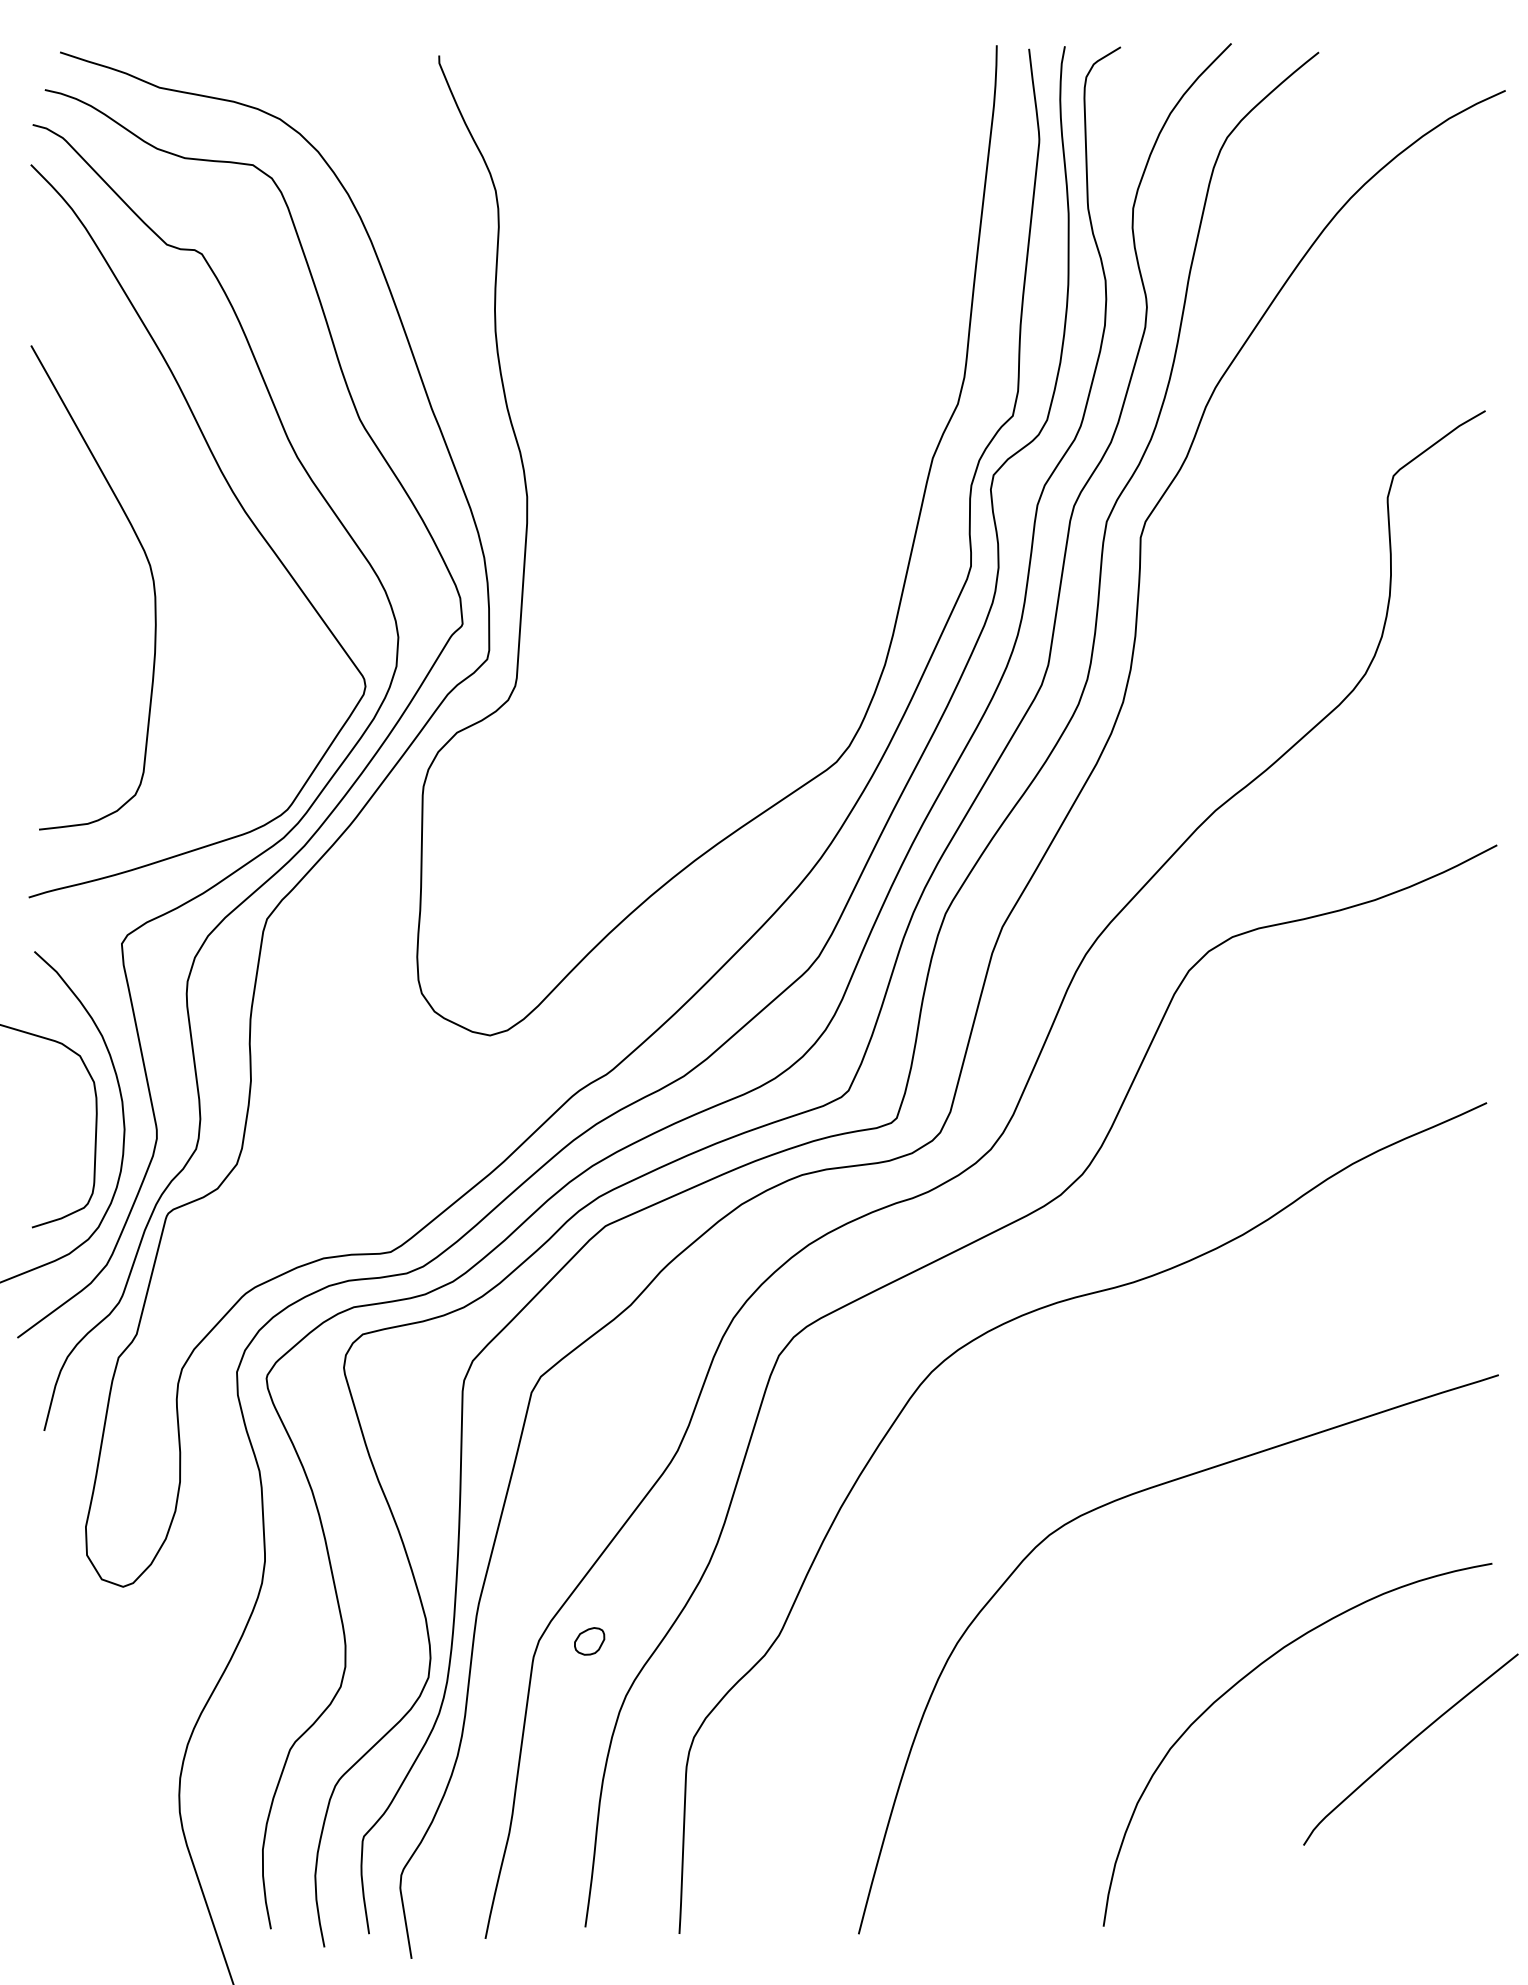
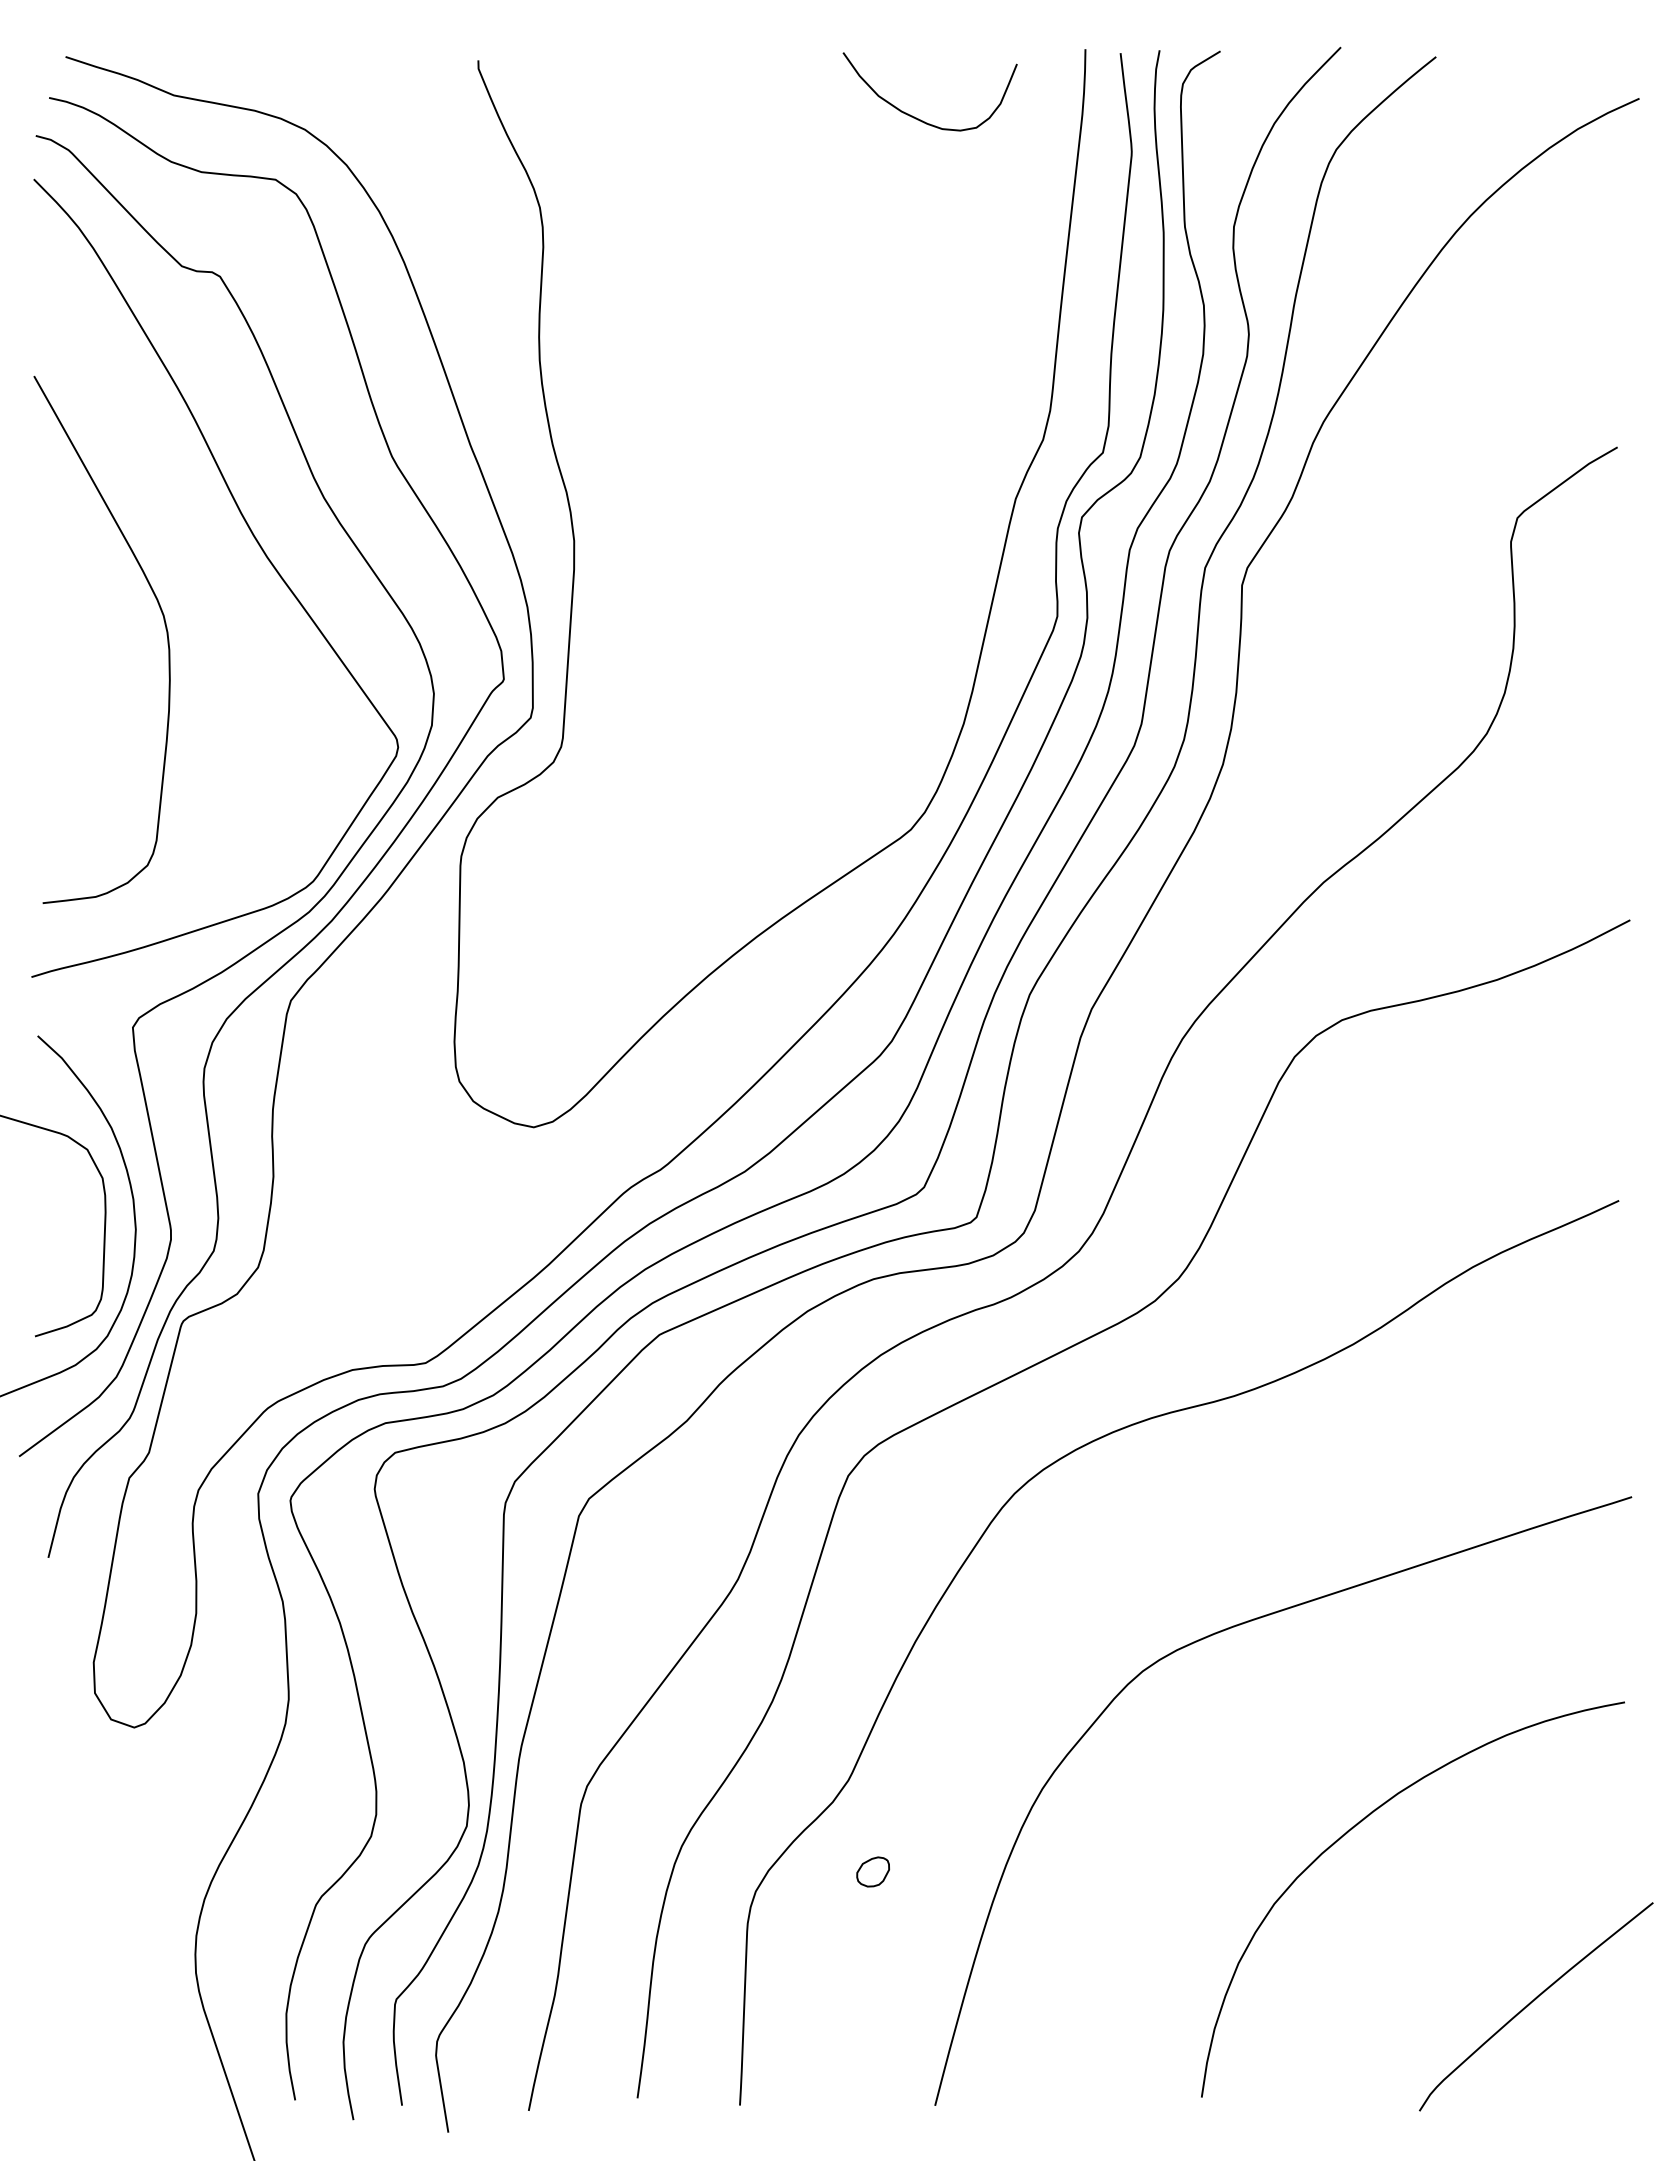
curve: (841, 107) -> (916, 117), added
part: (589, 1640) -> (872, 1871), moved
curve: (1407, 1745) -> (1532, 2002), moved

